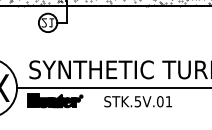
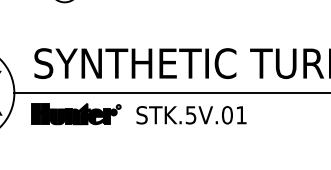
text: (138, 101) -> (192, 114), moved

